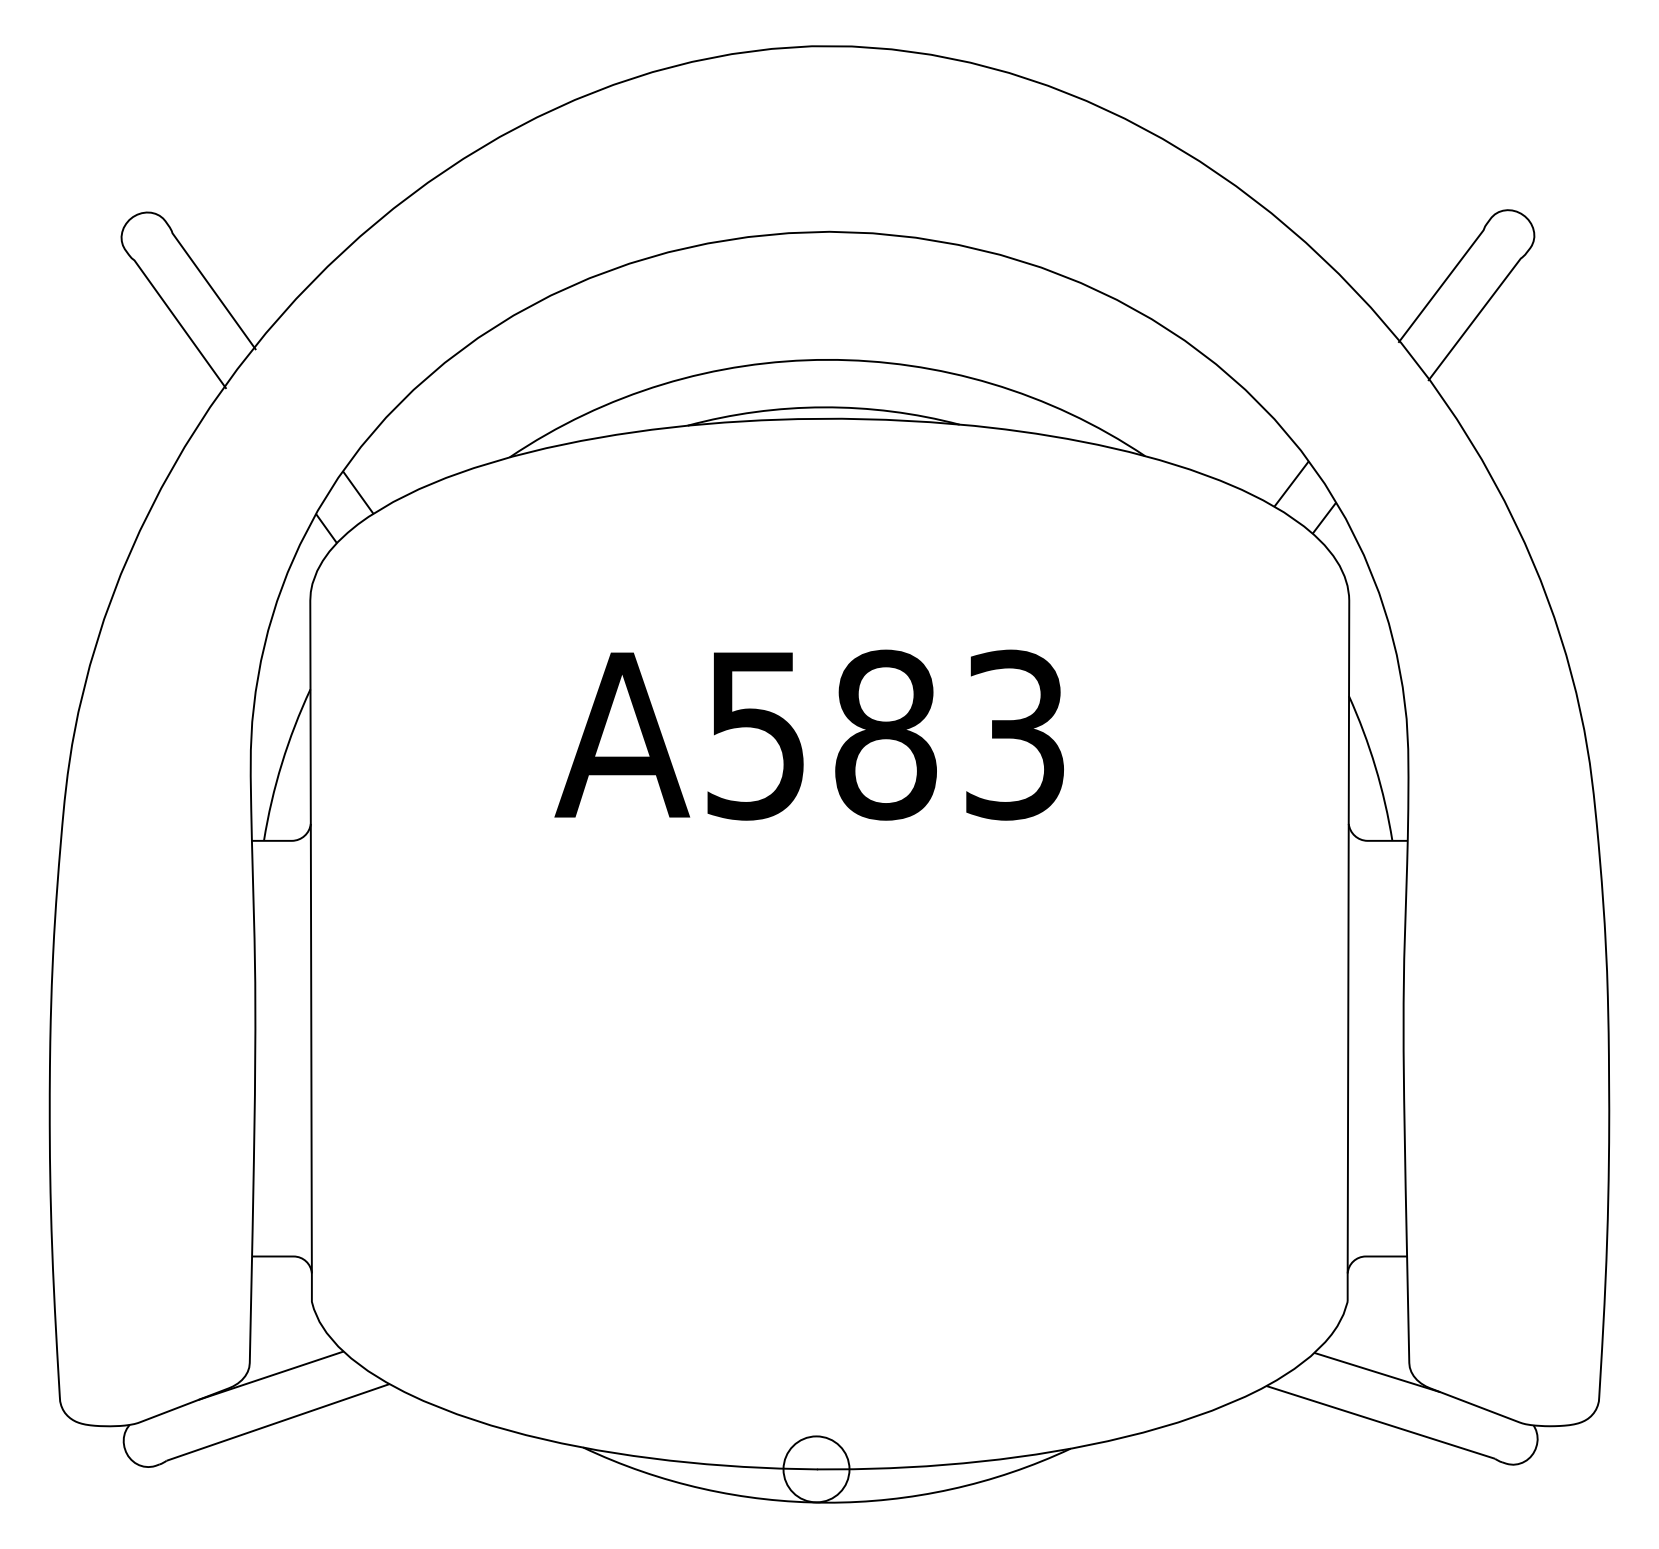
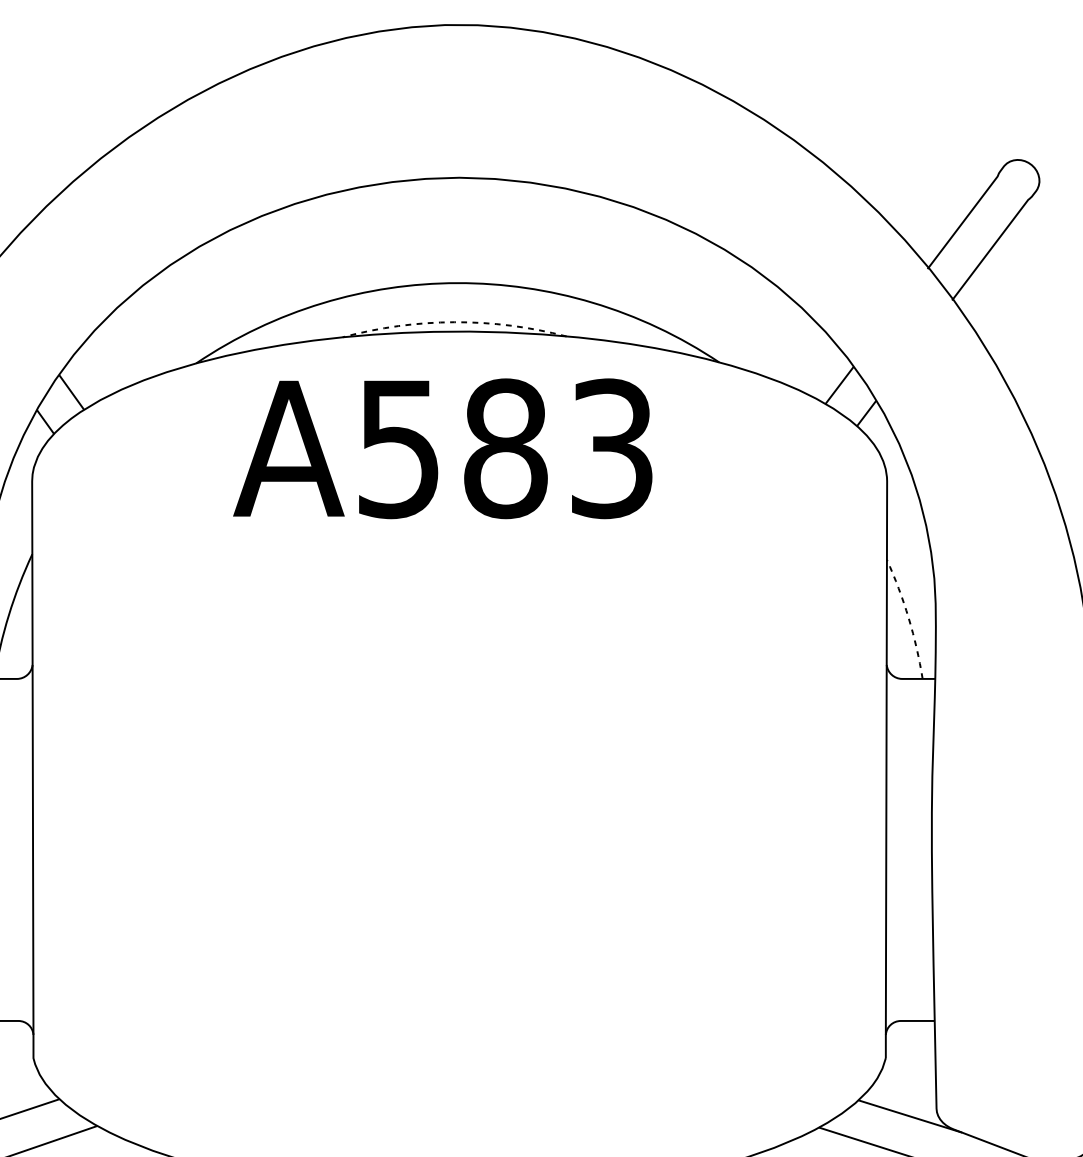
line: (823, 407) -> (454, 322), solid -> dashed
text: (808, 734) -> (442, 448), moved
line: (1375, 767) -> (908, 618), solid -> dashed

